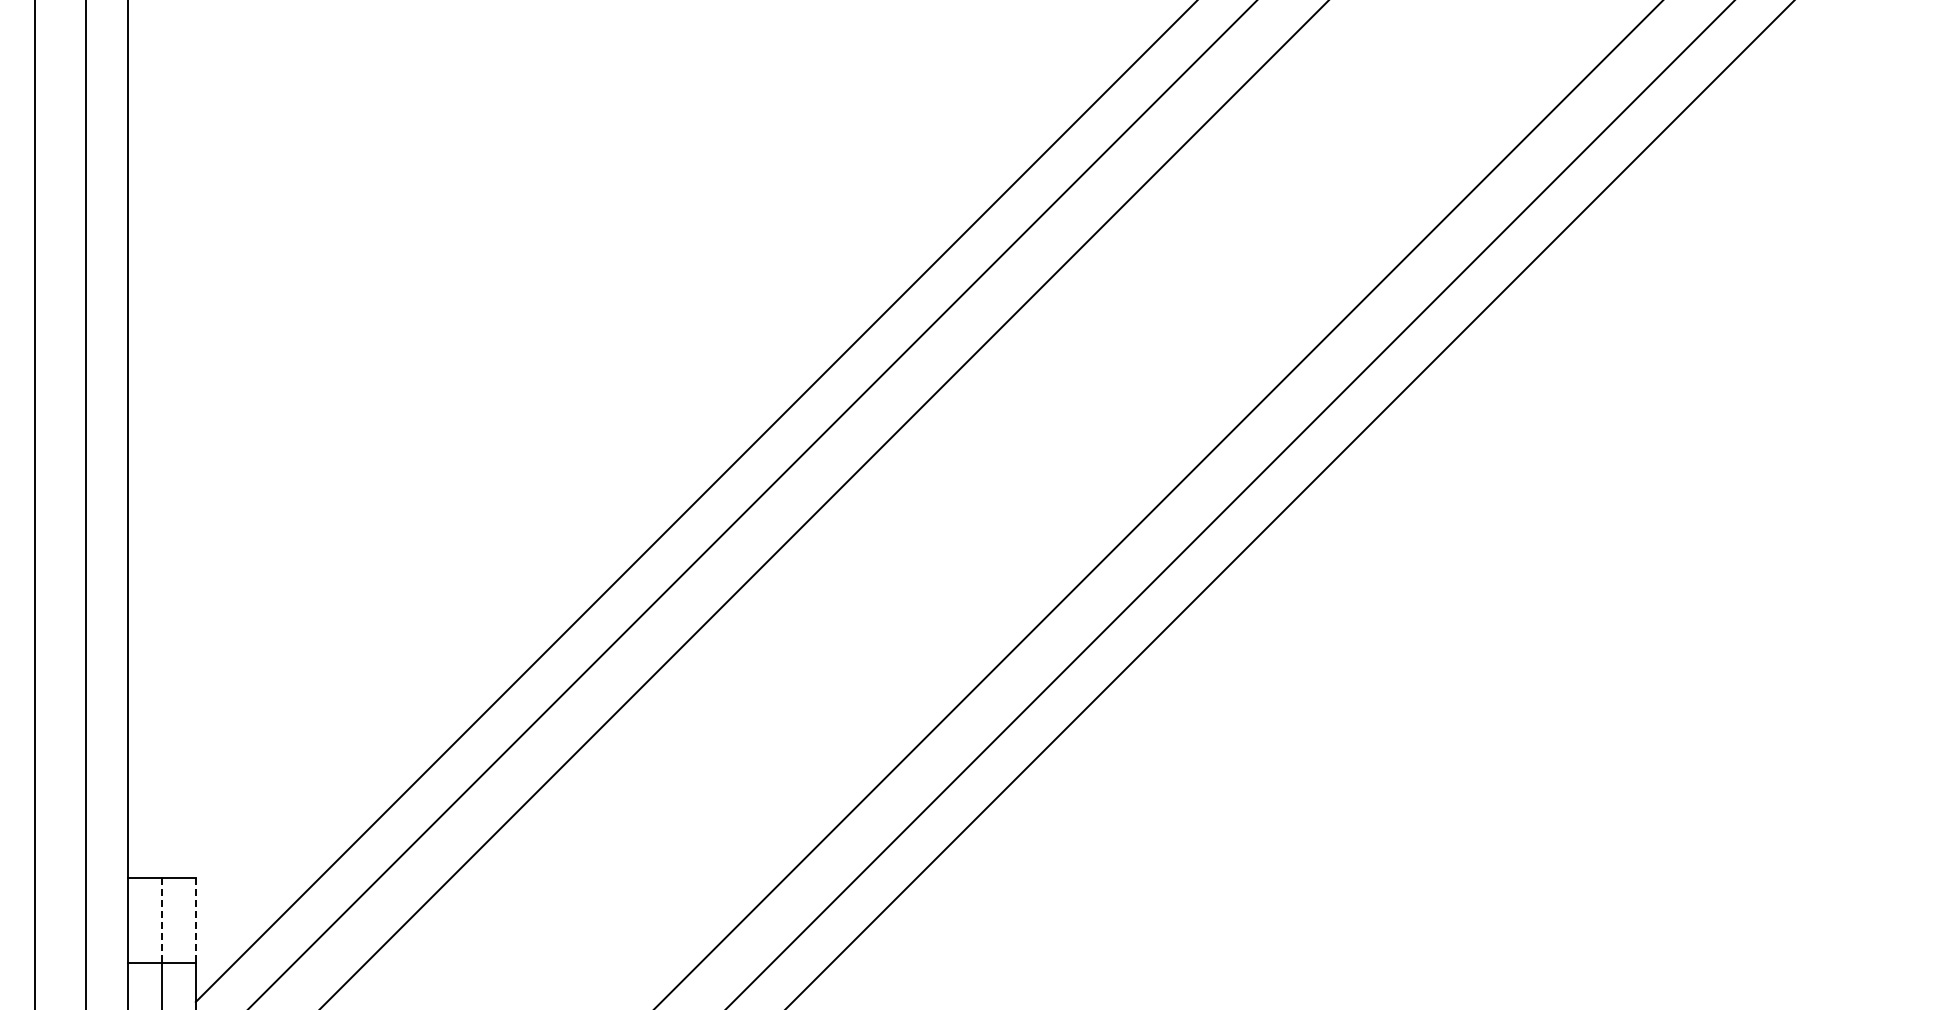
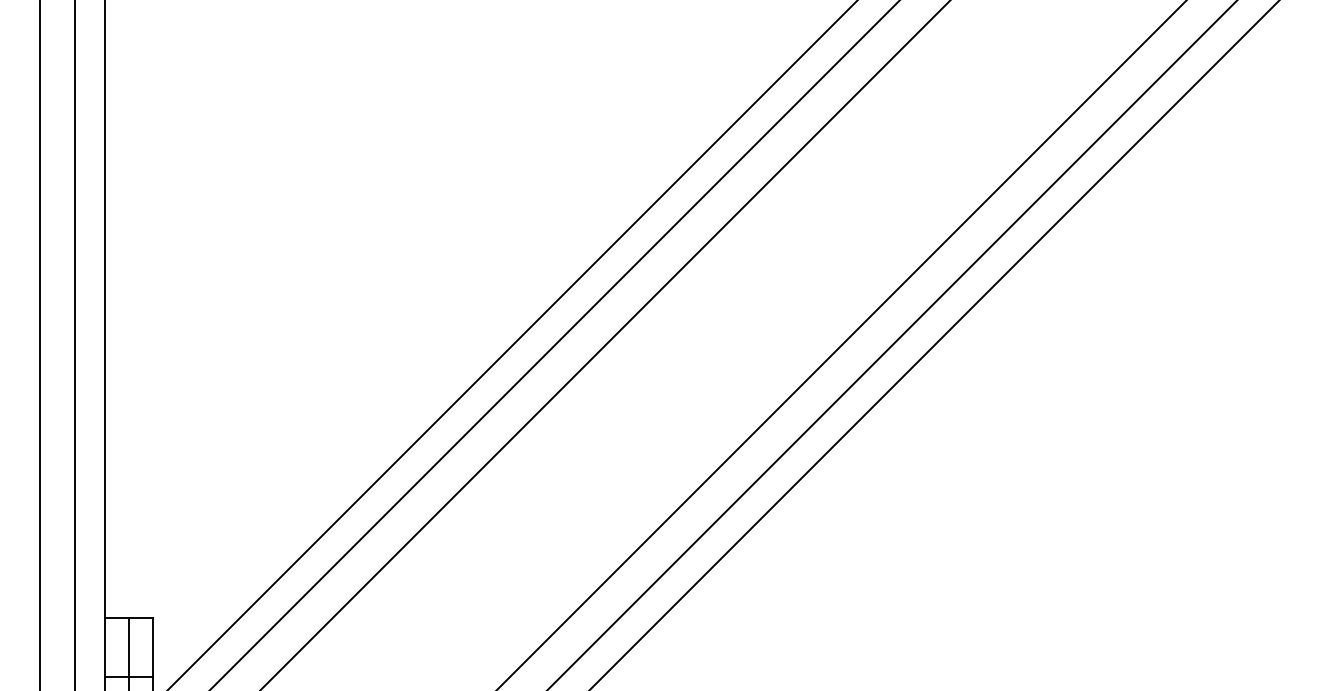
line: (162, 921) -> (129, 648), dashed -> solid
line: (195, 921) -> (152, 648), dashed -> solid

